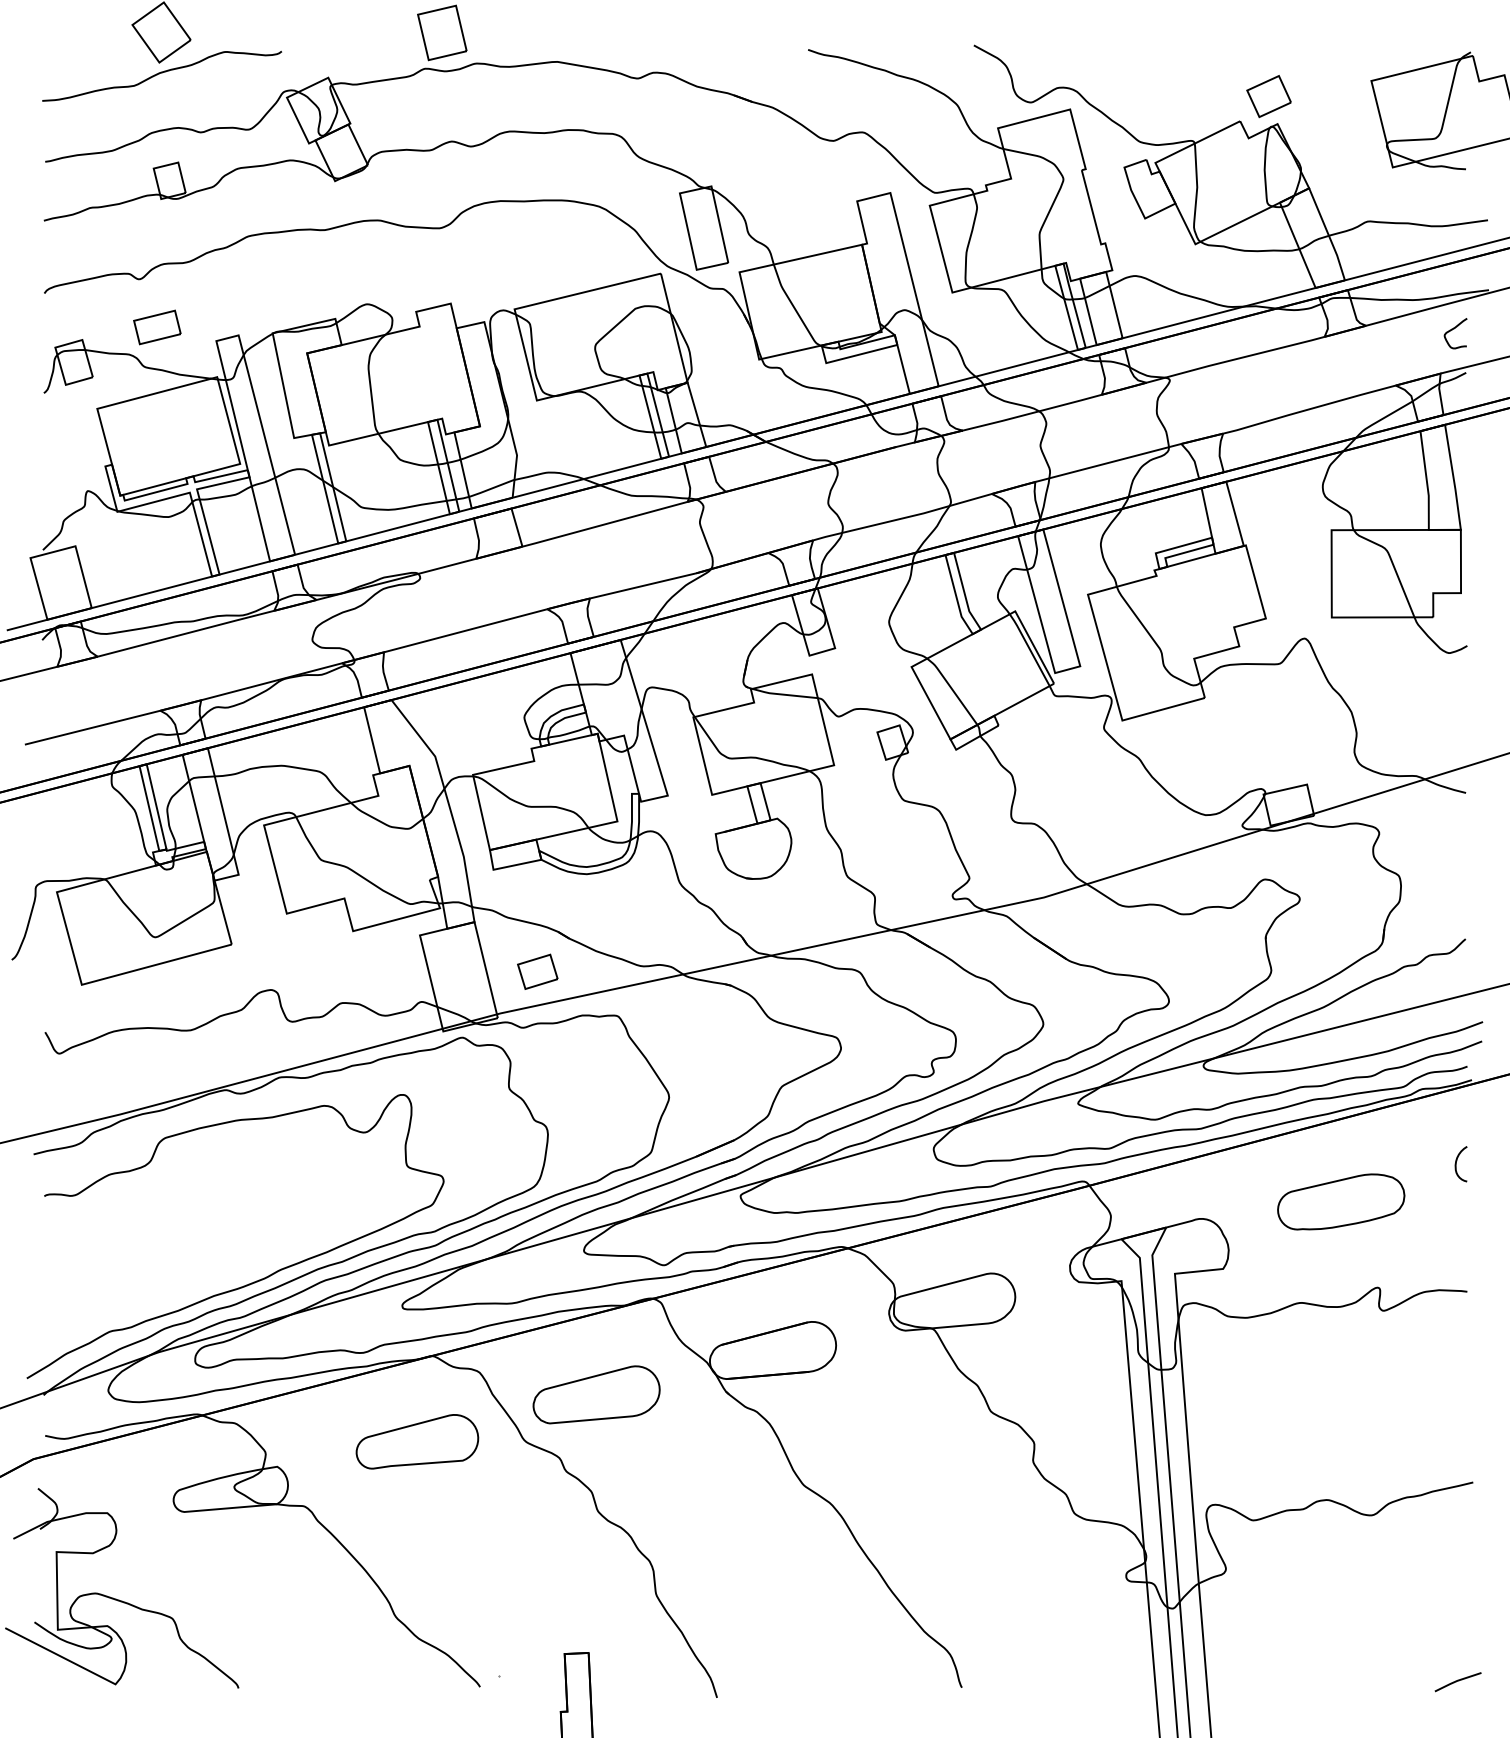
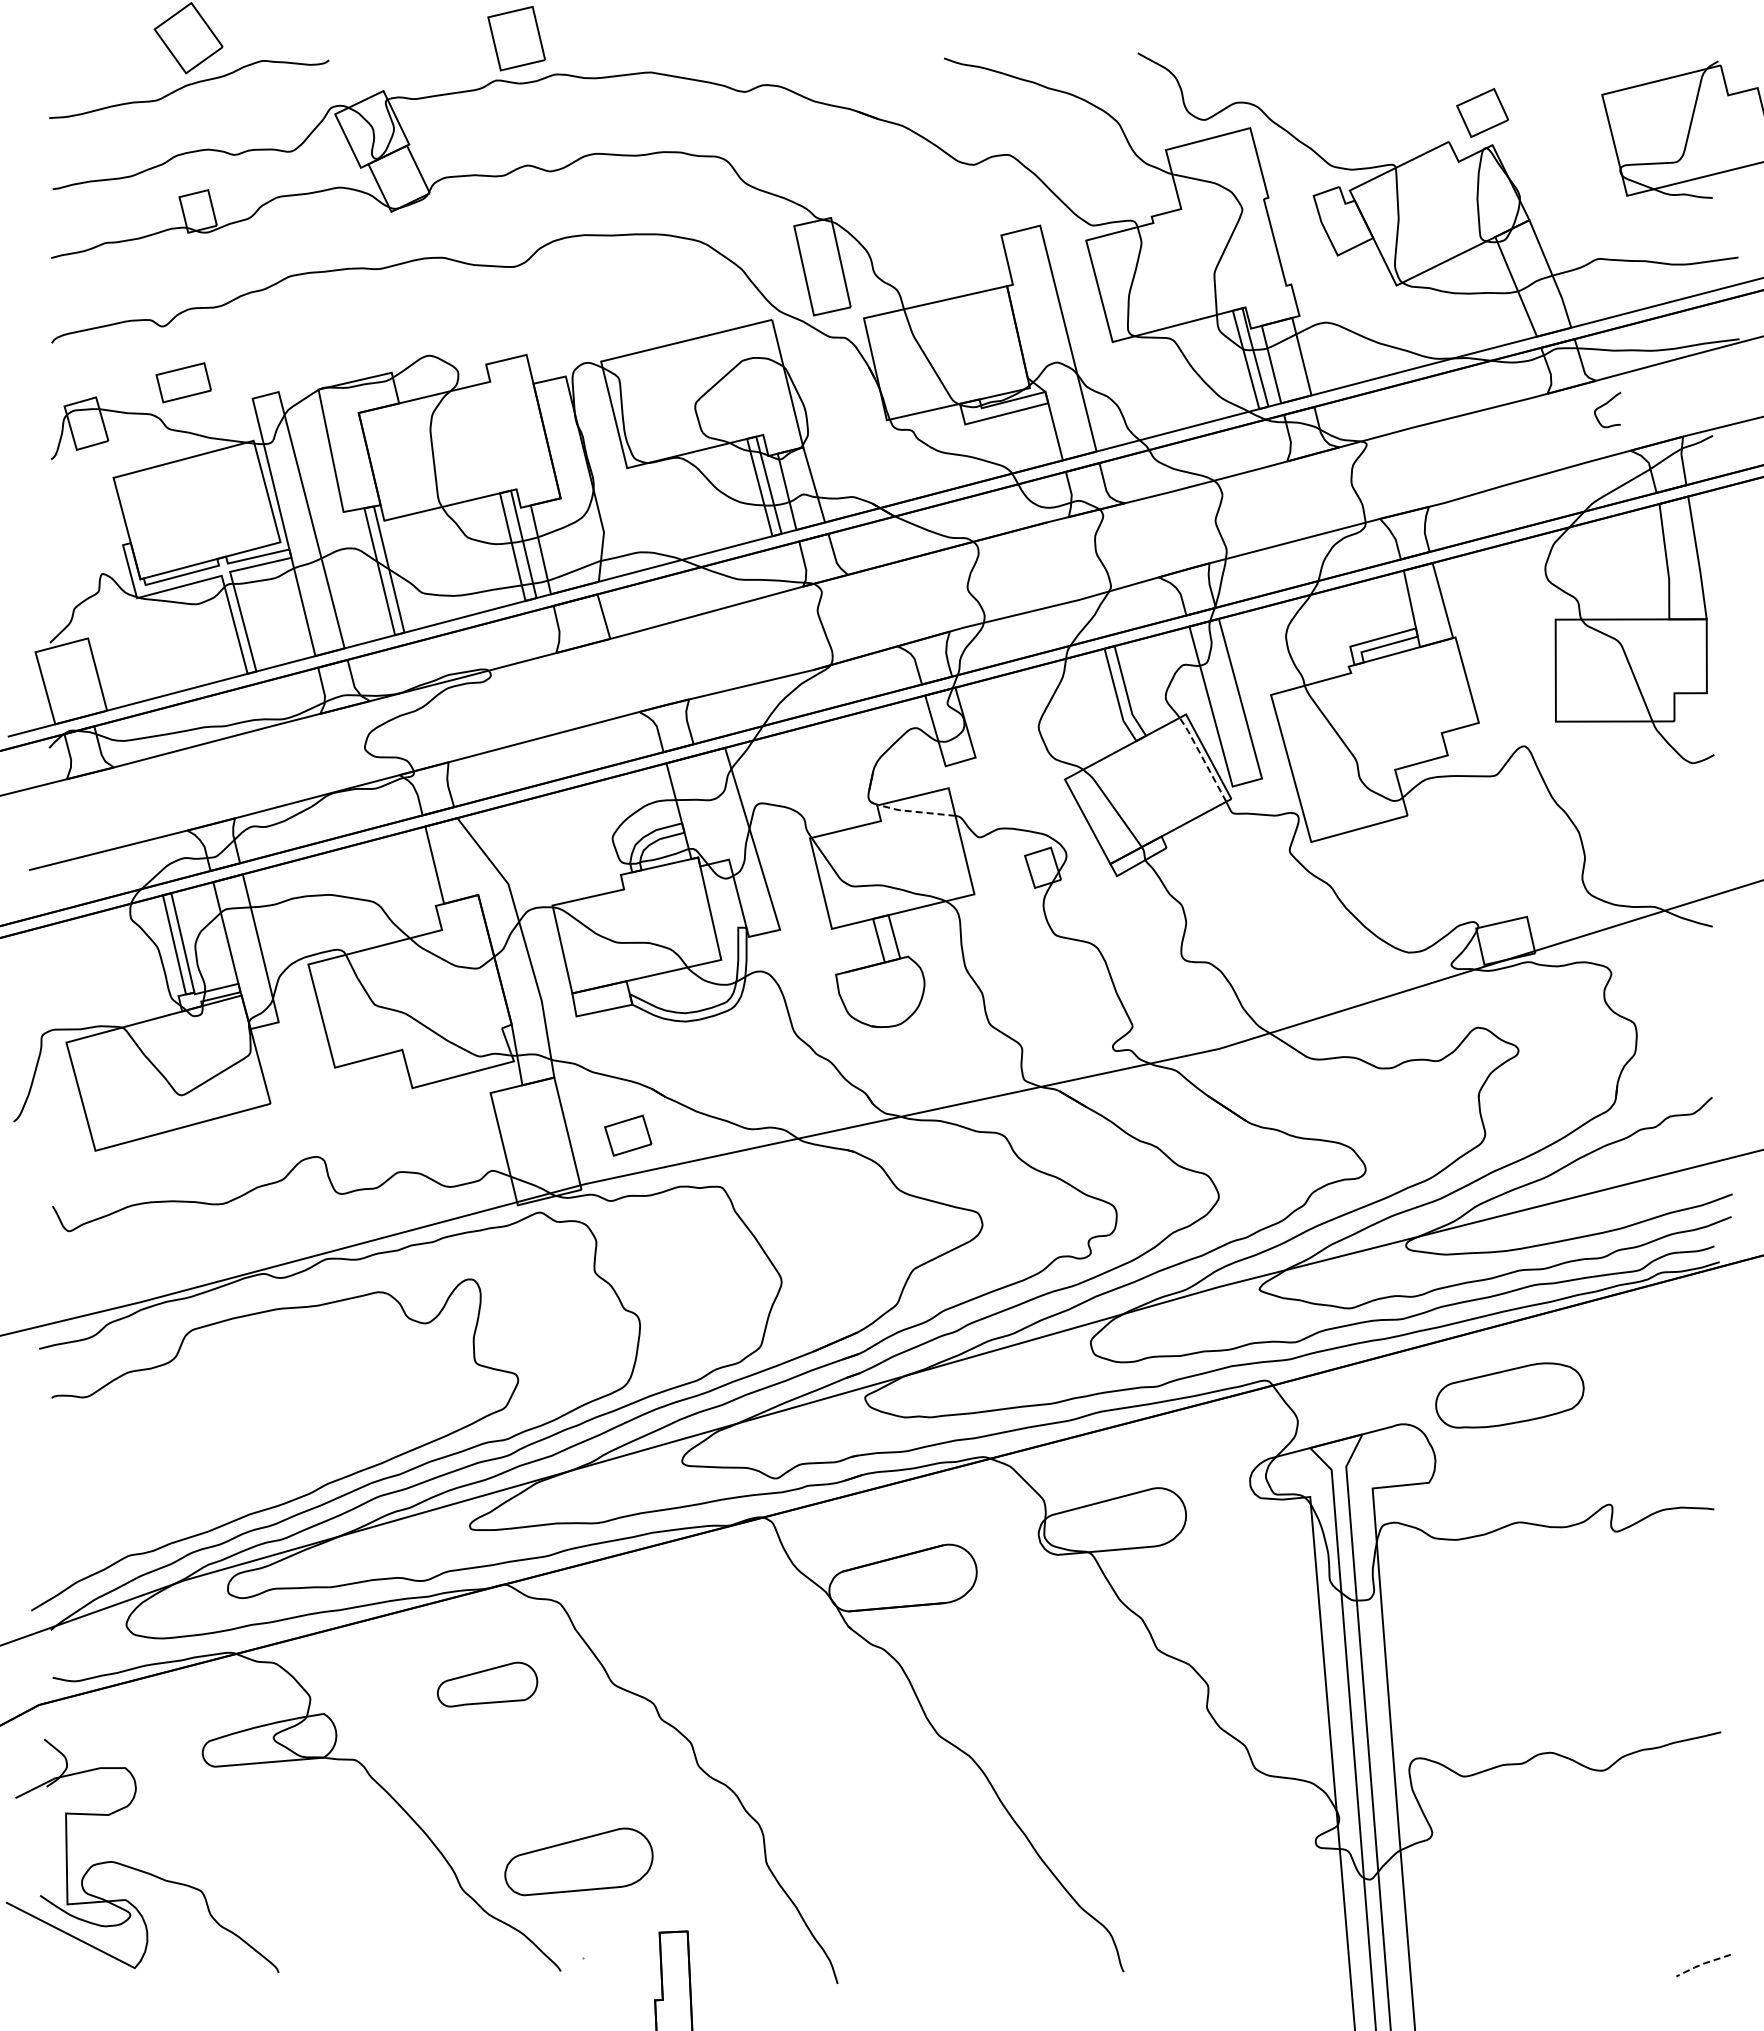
curve: (1453, 329) -> (1605, 405), moved
line: (1029, 649) -> (1202, 758), solid -> dashed
line: (782, 694) -> (914, 811), solid -> dashed
curve: (1456, 1164) -> (1701, 1360), removed
part: (1340, 1201) -> (1509, 1395), moved
part: (596, 1394) -> (578, 1861), moved
part: (417, 1441) -> (487, 1684), size x0.7
line: (1457, 1681) -> (1702, 1964), solid -> dashed

